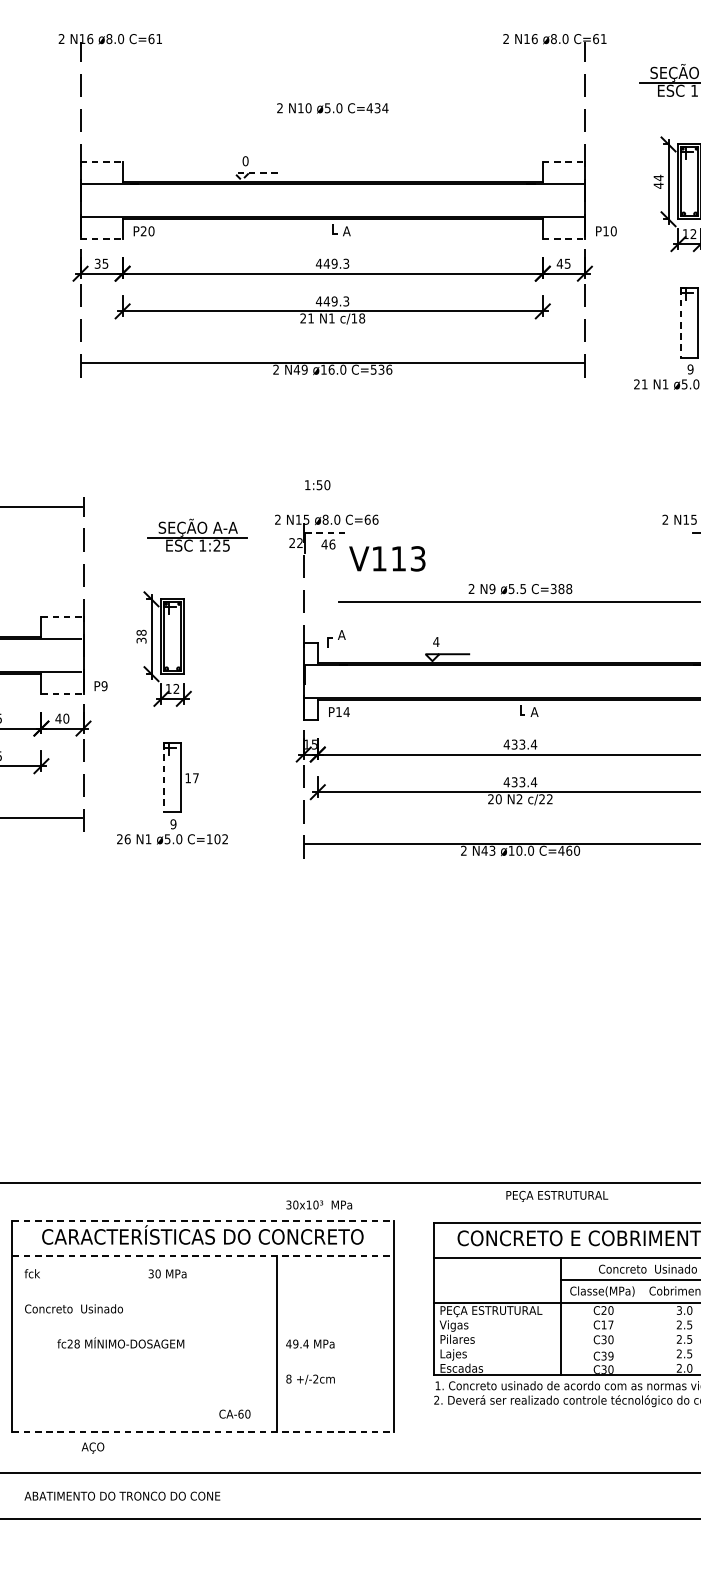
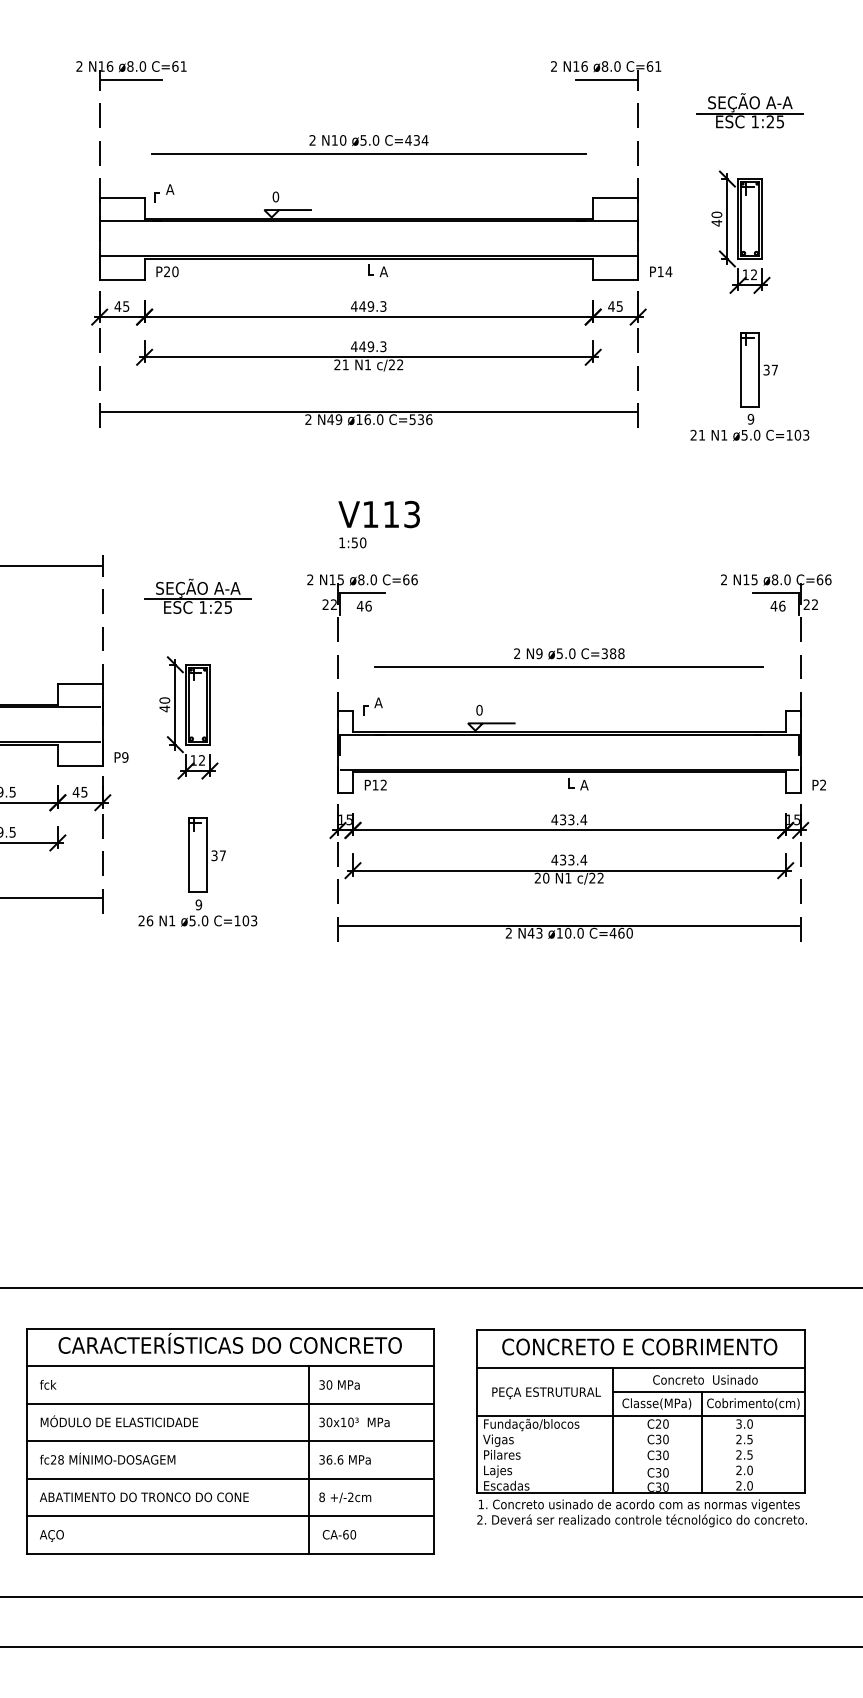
line: (110, 52) -> (131, 80), added
line: (554, 52) -> (605, 80), added
line: (332, 121) -> (368, 154), added
part: (141, 157) -> (164, 193), added
line: (101, 161) -> (122, 197), dashed -> solid
line: (564, 161) -> (616, 197), dashed -> solid
line: (246, 173) -> (276, 210), dashed -> solid
text: (658, 177) -> (716, 214), 44 -> 40
text: (613, 231) -> (668, 271), P10 -> P14
line: (101, 239) -> (122, 280), dashed -> solid
line: (564, 239) -> (616, 280), dashed -> solid
text: (97, 263) -> (117, 306), 35 -> 45
text: (357, 318) -> (395, 364), c/18 -> c/22
line: (681, 322) -> (741, 369), dashed -> solid
line: (326, 532) -> (362, 593), dashed -> solid
part: (197, 534) -> (197, 595), moved
text: (386, 558) -> (378, 514), moved
text: (523, 588) -> (572, 653), ø5.5 -> ø5.0
line: (62, 616) -> (80, 683), dashed -> solid
text: (141, 636) -> (164, 704), 38 -> 40
text: (436, 641) -> (479, 709), 4 -> 0
line: (62, 693) -> (80, 765), dashed -> solid
text: (346, 711) -> (383, 784), P14 -> P12
text: (66, 718) -> (84, 791), 40 -> 45
line: (163, 777) -> (188, 855), dashed -> solid
text: (188, 777) -> (214, 855), 17 -> 37
text: (519, 798) -> (568, 877), N2 -> N1
text: (225, 839) -> (254, 921), C=102 -> C=103
text: (557, 1196) -> (546, 1393), moved
text: (319, 1205) -> (354, 1422), moved
line: (203, 1220) -> (230, 1328), dashed -> solid
line: (203, 1256) -> (230, 1366), dashed -> solid
text: (167, 1273) -> (339, 1384), moved
line: (203, 1291) -> (230, 1403), added
text: (99, 1308) -> (119, 1421), Concreto  Usinado -> MÓDULO DE ELASTICIDADE
text: (491, 1310) -> (538, 1424), PEÇA ESTRUTURAL -> Fundação/blocos
text: (606, 1324) -> (661, 1439), C17 -> C30
line: (203, 1326) -> (230, 1441), added
line: (644, 1327) -> (701, 1442), added
text: (120, 1342) -> (107, 1458), moved
text: (297, 1343) -> (331, 1459), 49.4 -> 36.6
text: (689, 1353) -> (749, 1470), 2.5 -> 2.0
text: (610, 1355) -> (665, 1472), C39 -> C30
line: (203, 1361) -> (230, 1478), added
line: (203, 1397) -> (230, 1516), added
text: (234, 1413) -> (339, 1534), moved
line: (203, 1431) -> (230, 1553), dashed -> solid
text: (92, 1447) -> (51, 1535), moved
text: (122, 1496) -> (144, 1497), moved

